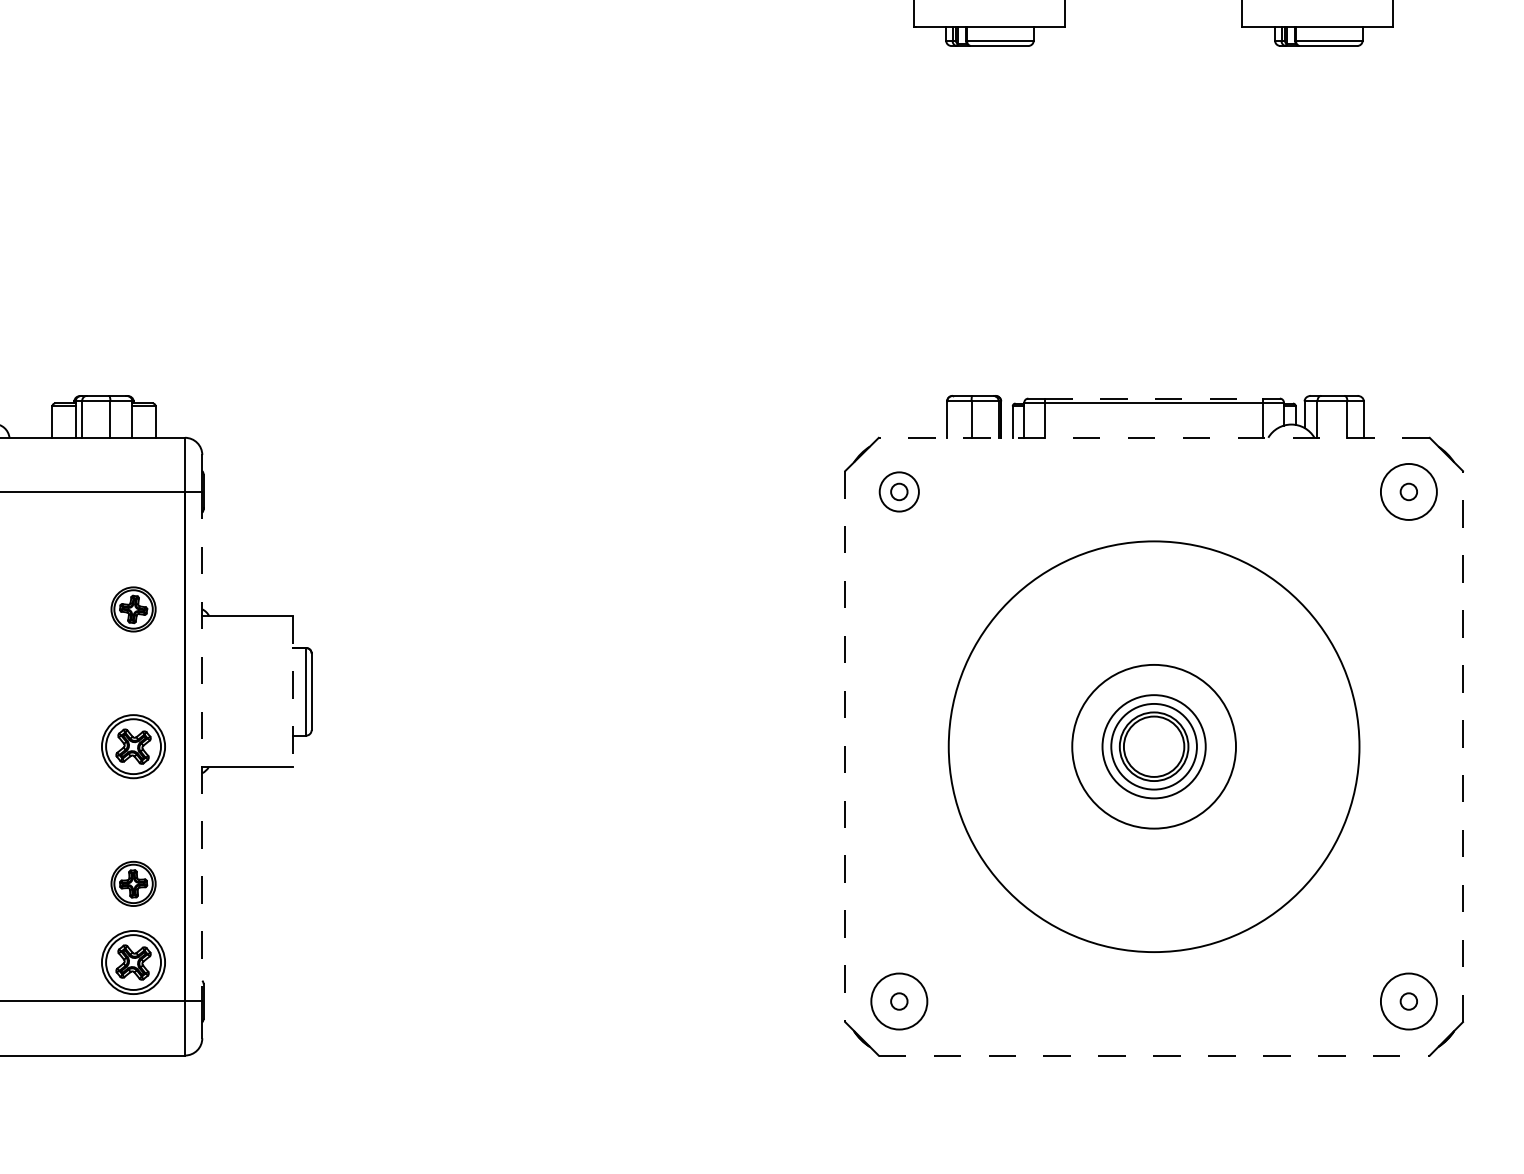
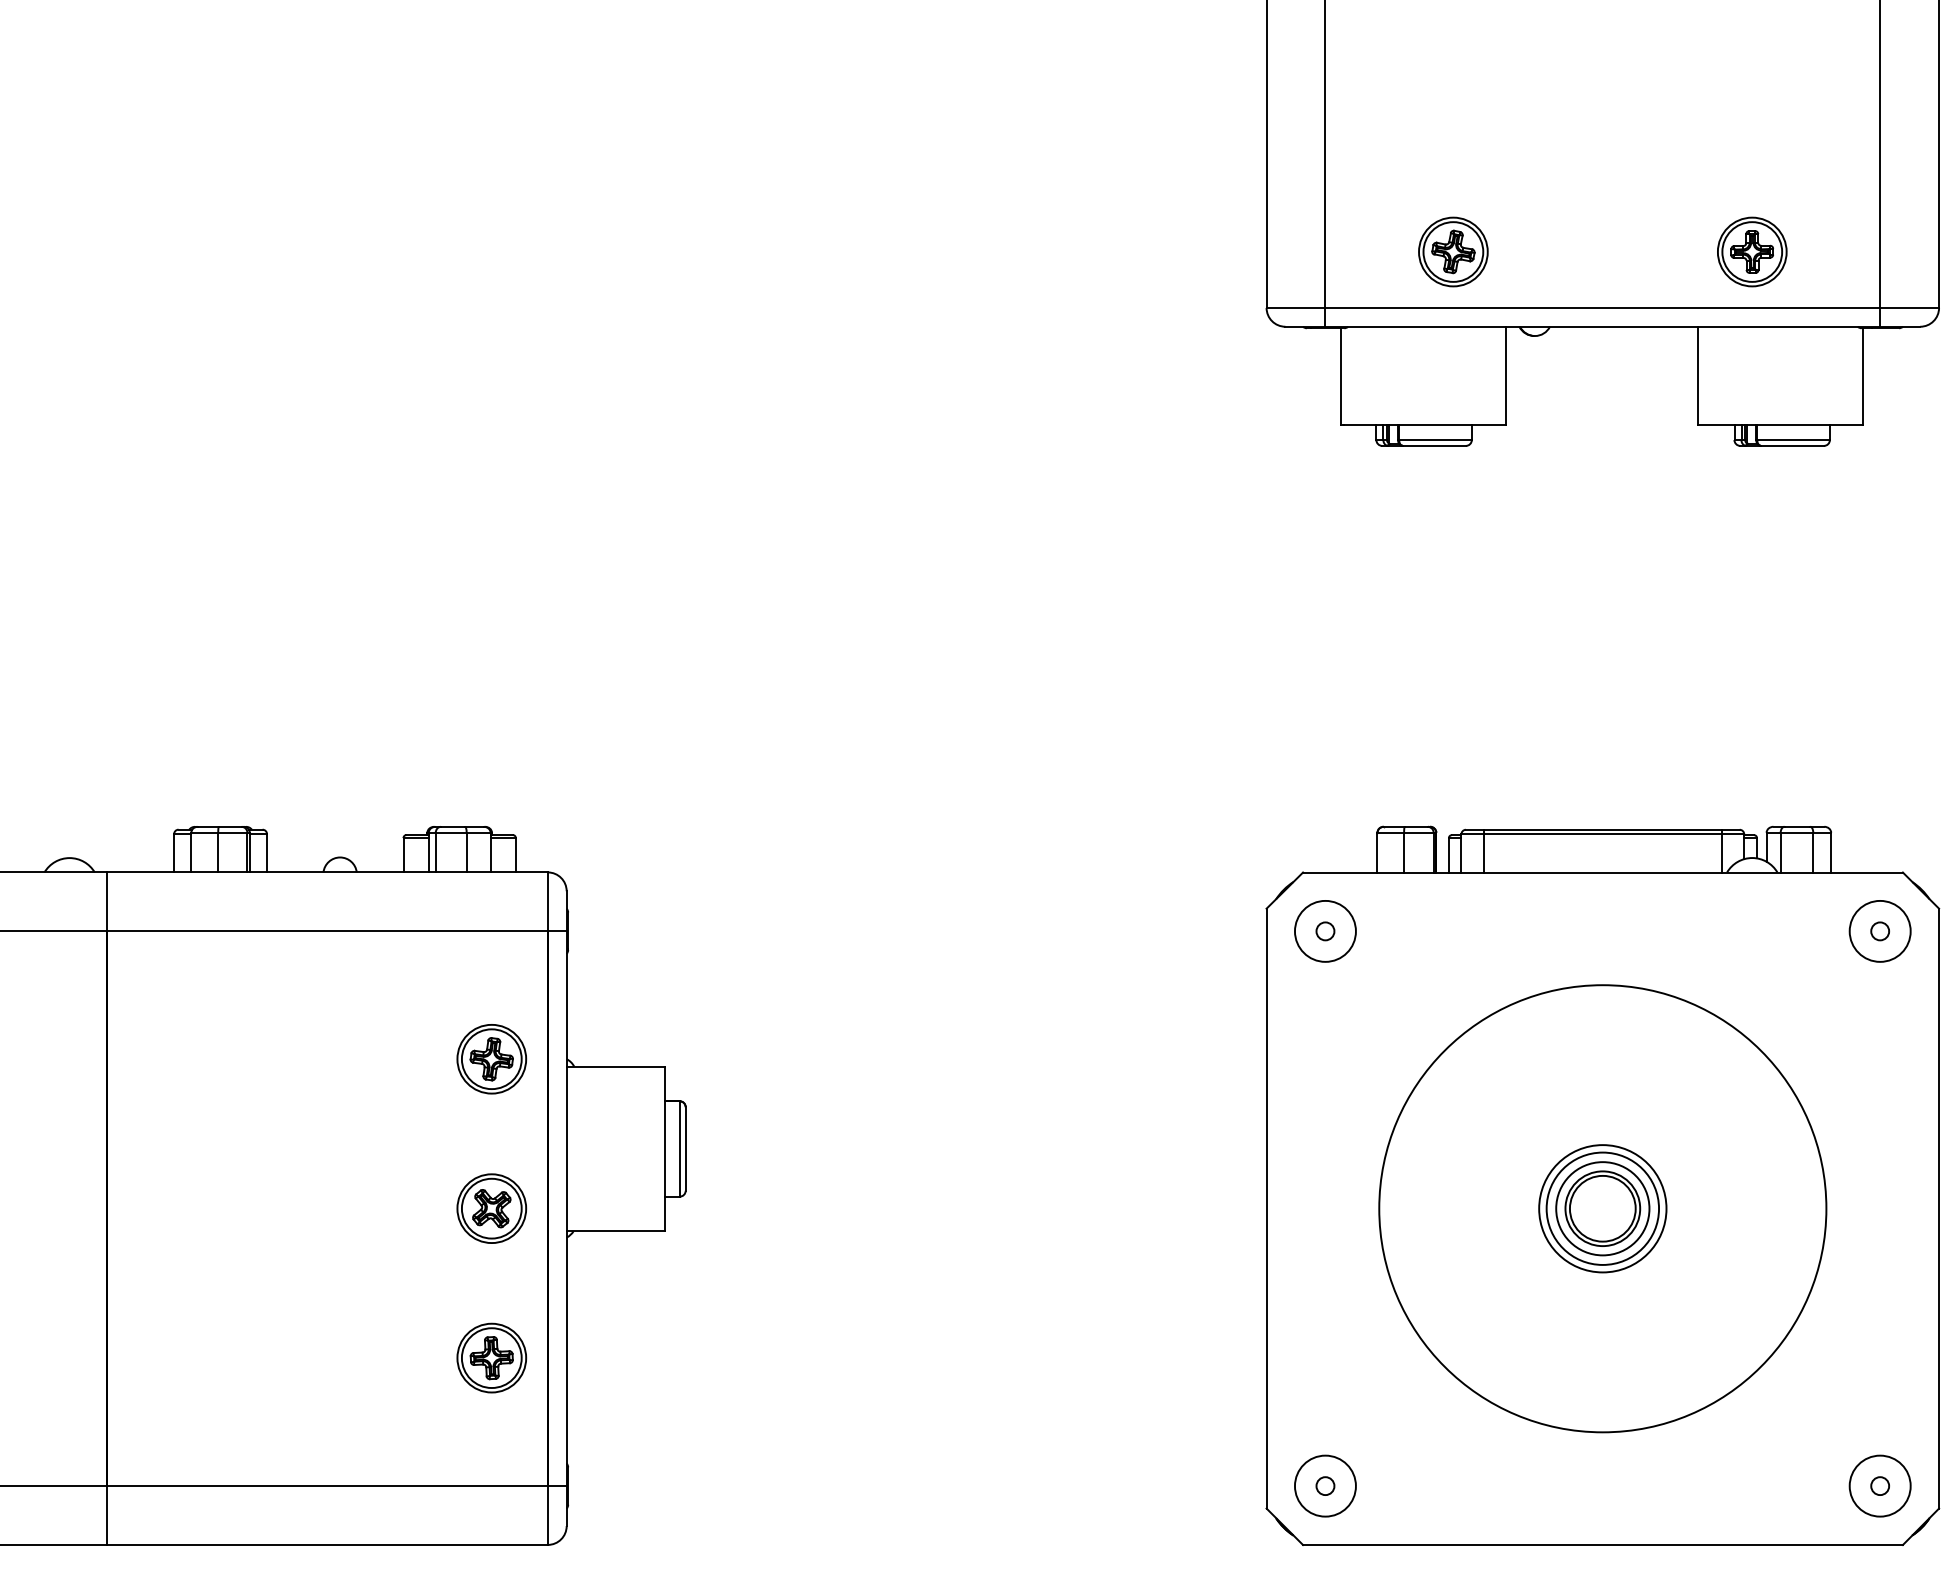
line: (1153, 398) -> (1602, 829), dashed -> solid
line: (1153, 437) -> (1602, 872), dashed -> solid
circle: (898, 491) -> (1324, 930), size x1.43
part: (133, 609) -> (491, 1059), size x1.43
line: (293, 692) -> (665, 1149), dashed -> solid
line: (845, 746) -> (1266, 1208), dashed -> solid
circle: (1153, 746) -> (1602, 1208), size x0.71
line: (1463, 746) -> (1939, 1208), dashed -> solid
line: (202, 747) -> (566, 1209), dashed -> solid
part: (133, 883) -> (491, 1357), size x1.43
part: (133, 962) -> (491, 1443), removed
line: (1153, 1056) -> (1602, 1545), dashed -> solid

